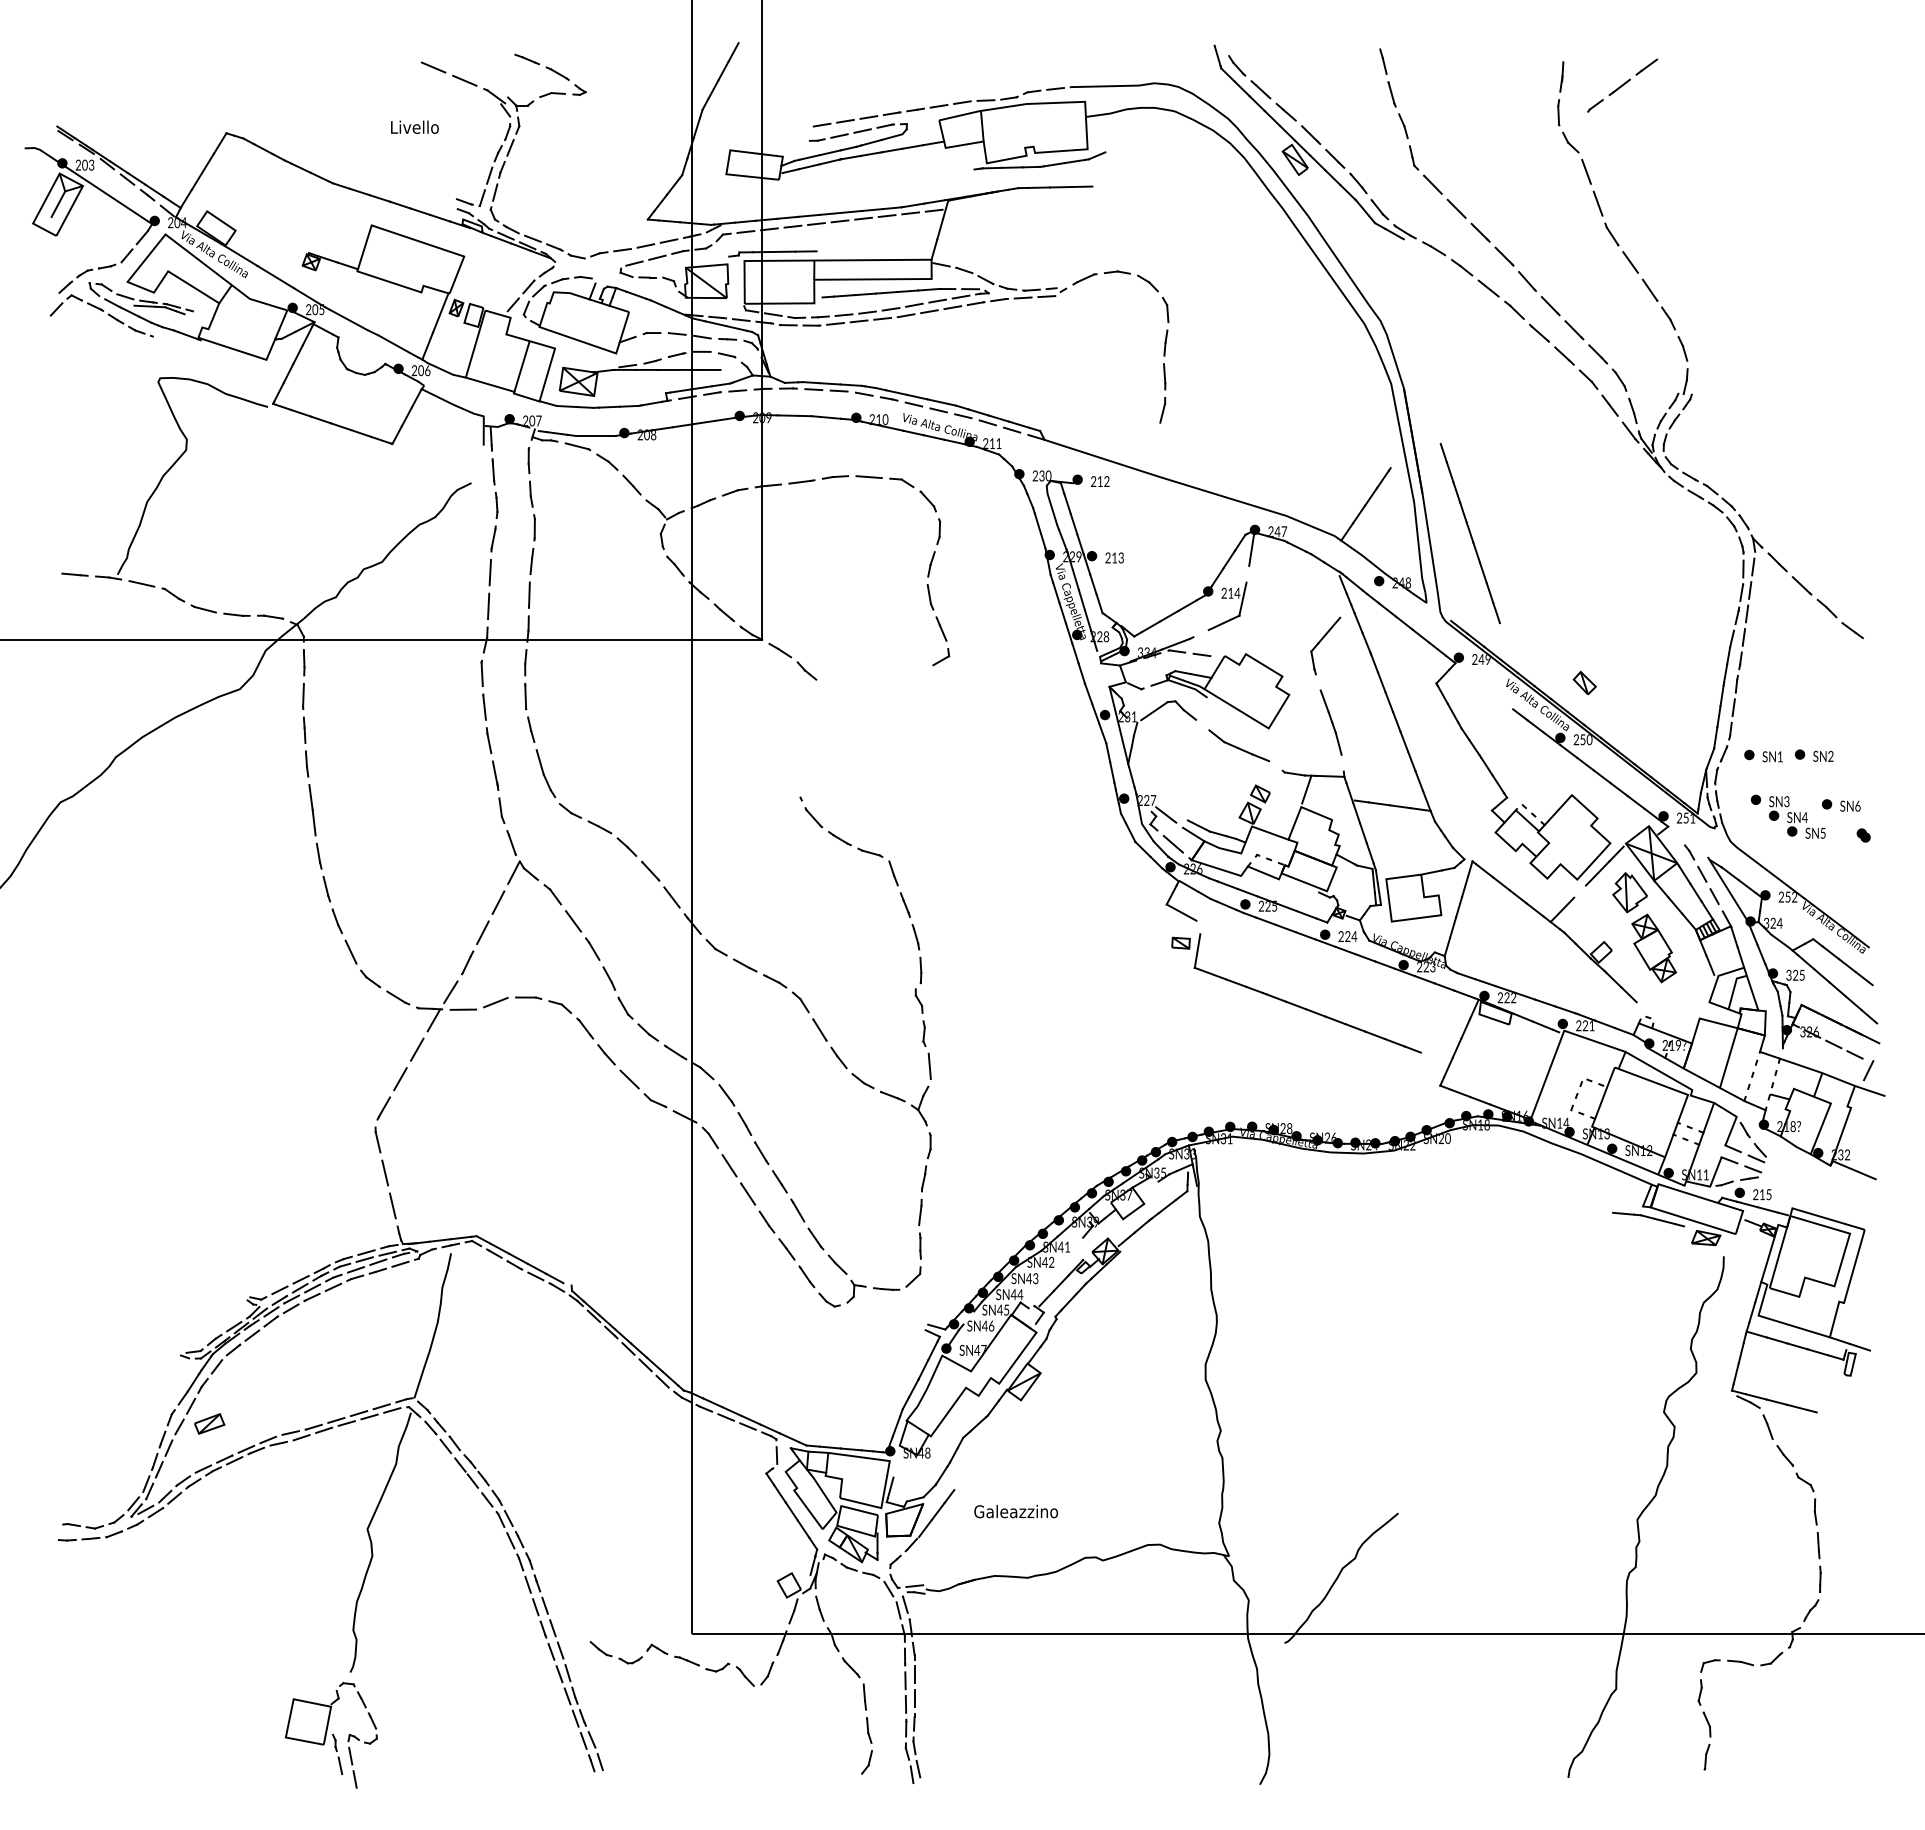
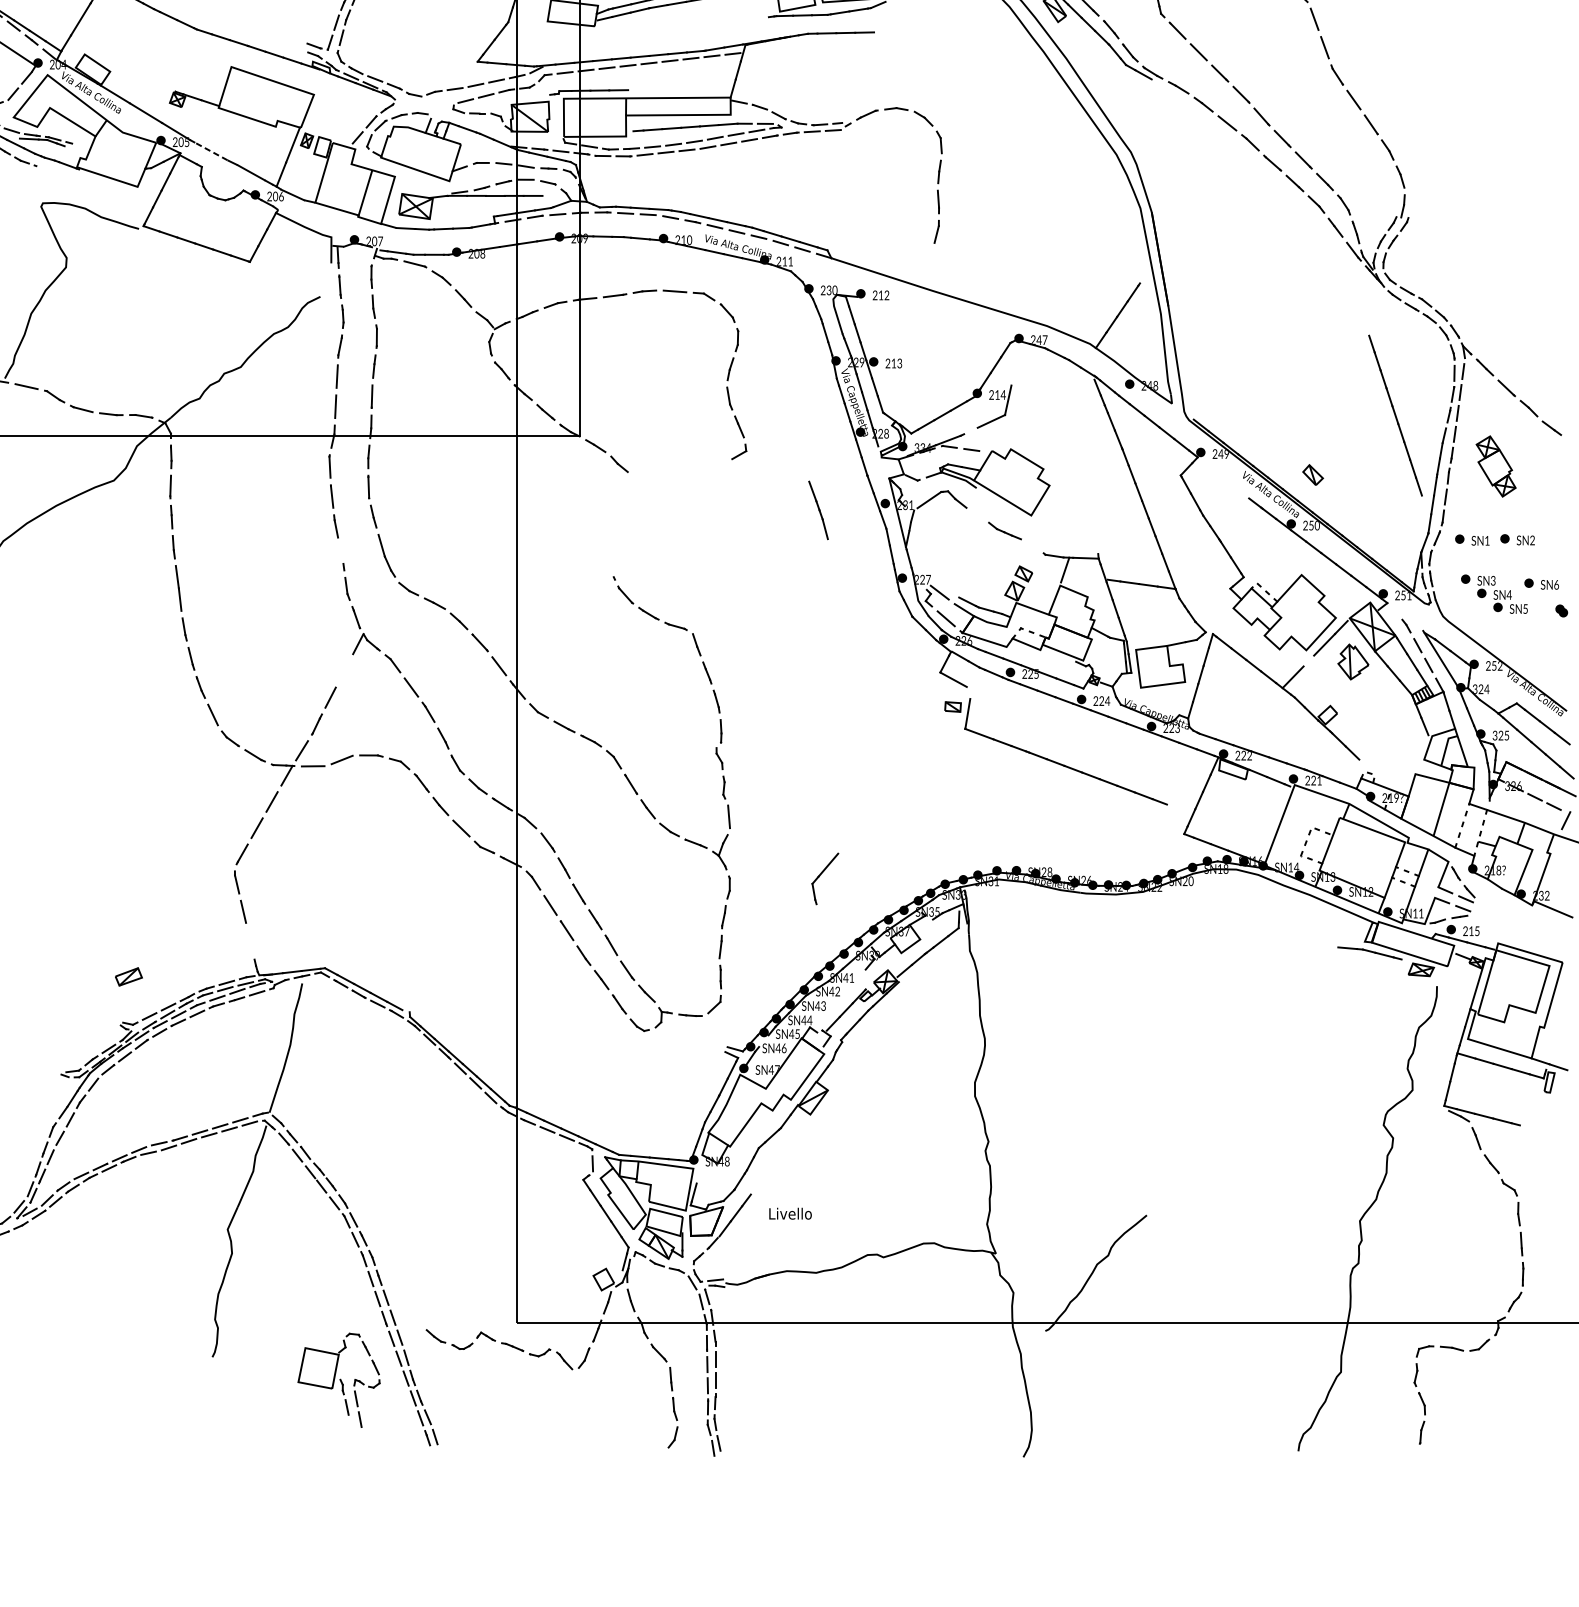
line: (348, 319) -> (210, 150), solid -> dashed
line: (1469, 533) -> (1394, 415), moved
line: (1251, 548) -> (1015, 355), removed
part: (1325, 645) -> (825, 878), moved
part: (1330, 722) -> (817, 510), moved
part: (1239, 745) -> (1005, 530), size x0.6
line: (494, 773) -> (340, 555), removed
line: (498, 902) -> (344, 670), removed
part: (1654, 948) -> (1496, 466), moved
line: (392, 1205) -> (250, 940), removed
part: (209, 1423) -> (128, 976), moved
text: (1015, 1511) -> (805, 1213), Galeazzino -> Livello
part: (330, 1735) -> (338, 1380), moved

